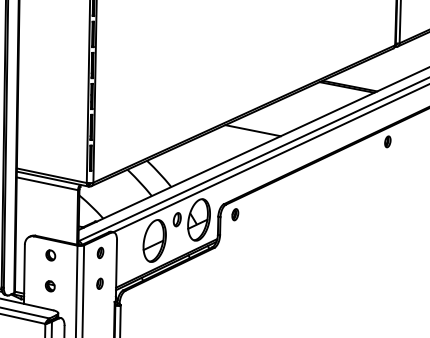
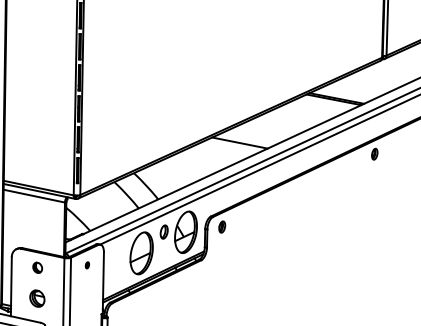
part: (100, 252) -> (87, 264), size x0.6
part: (99, 283) -> (86, 295), removed
part: (49, 286) -> (36, 298), size x1.6

